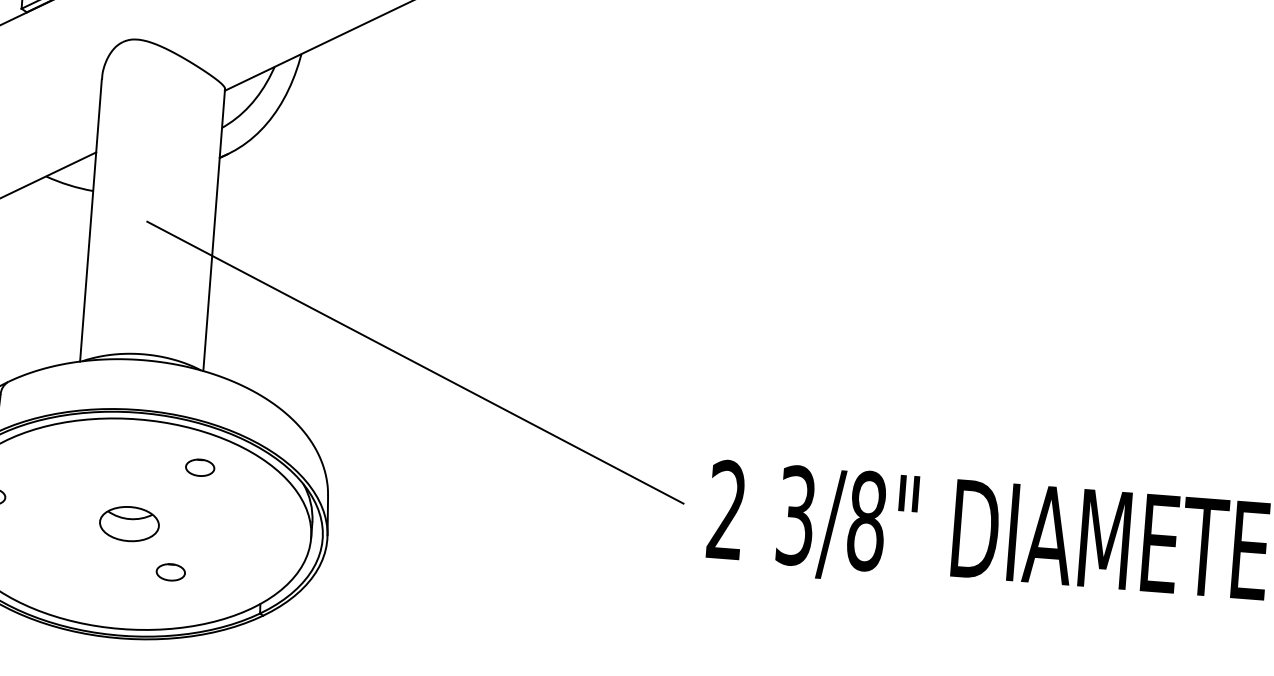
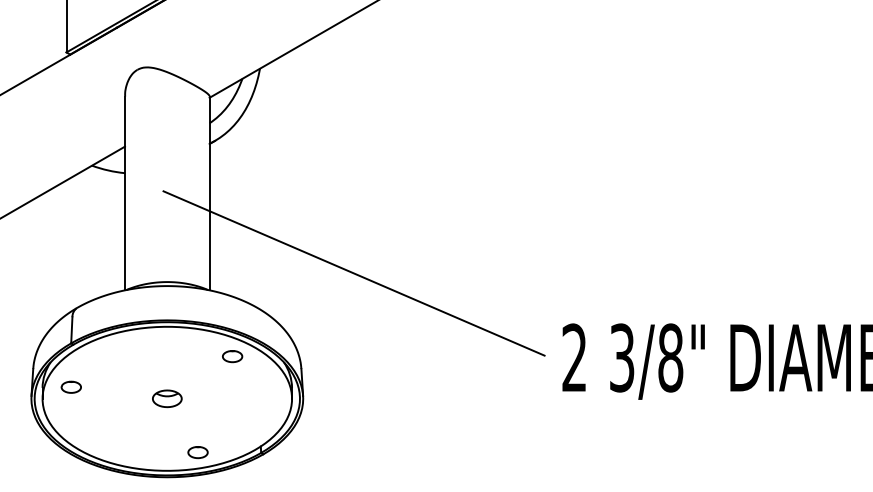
part: (200, 467) -> (232, 356), moved
part: (129, 523) -> (167, 398), size x0.71
part: (170, 572) -> (197, 452), moved

